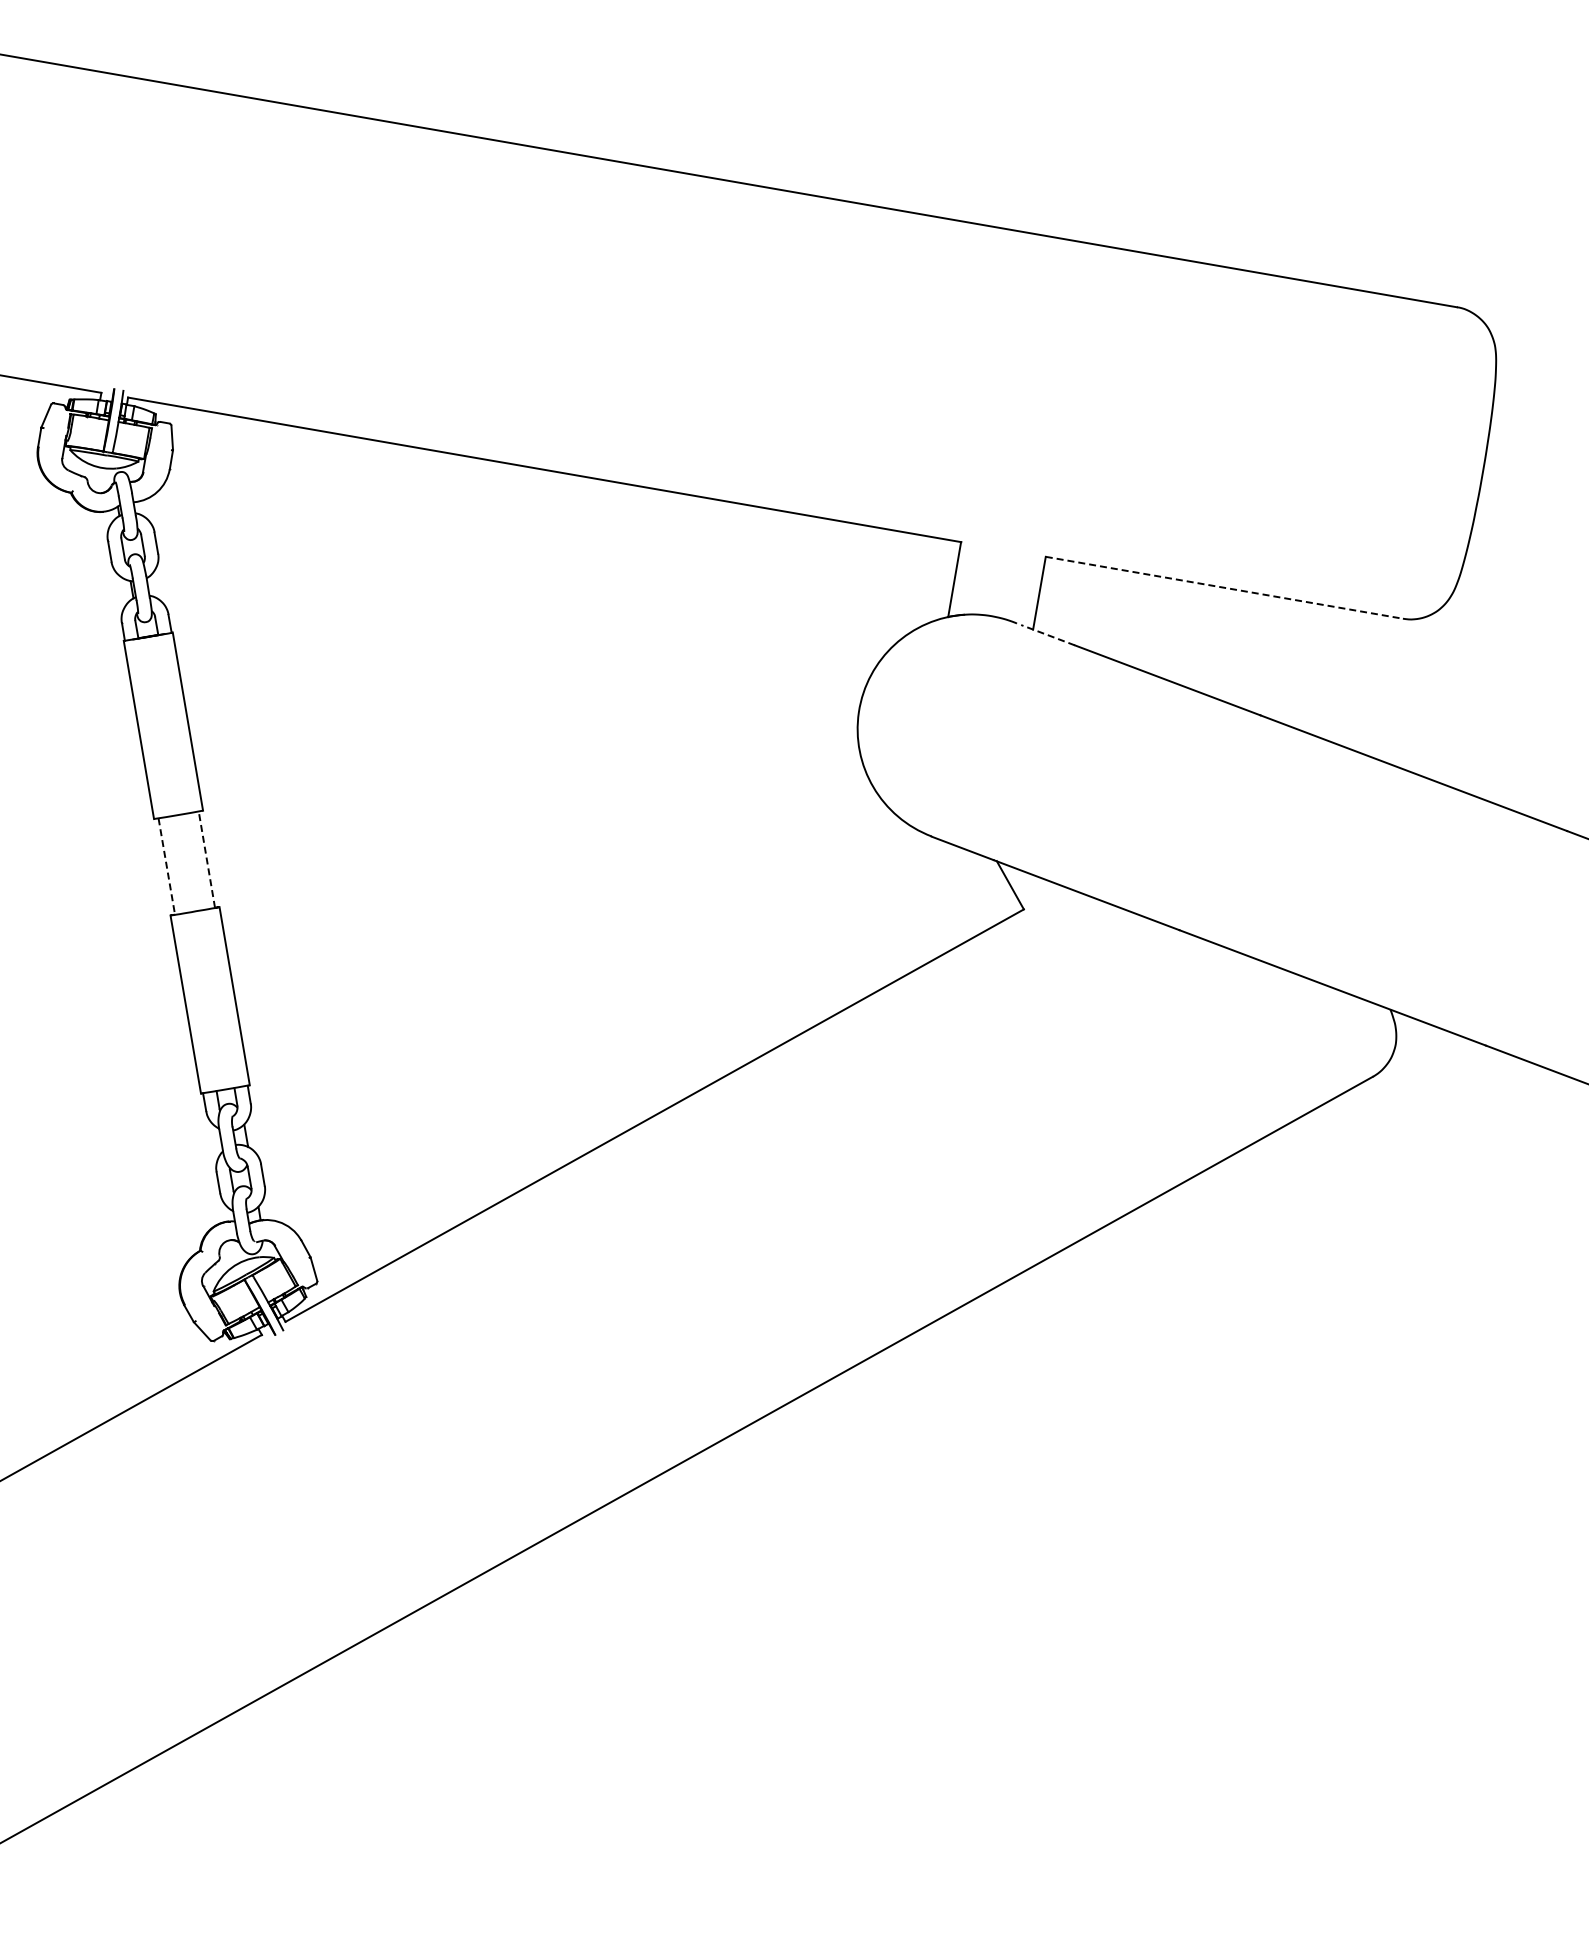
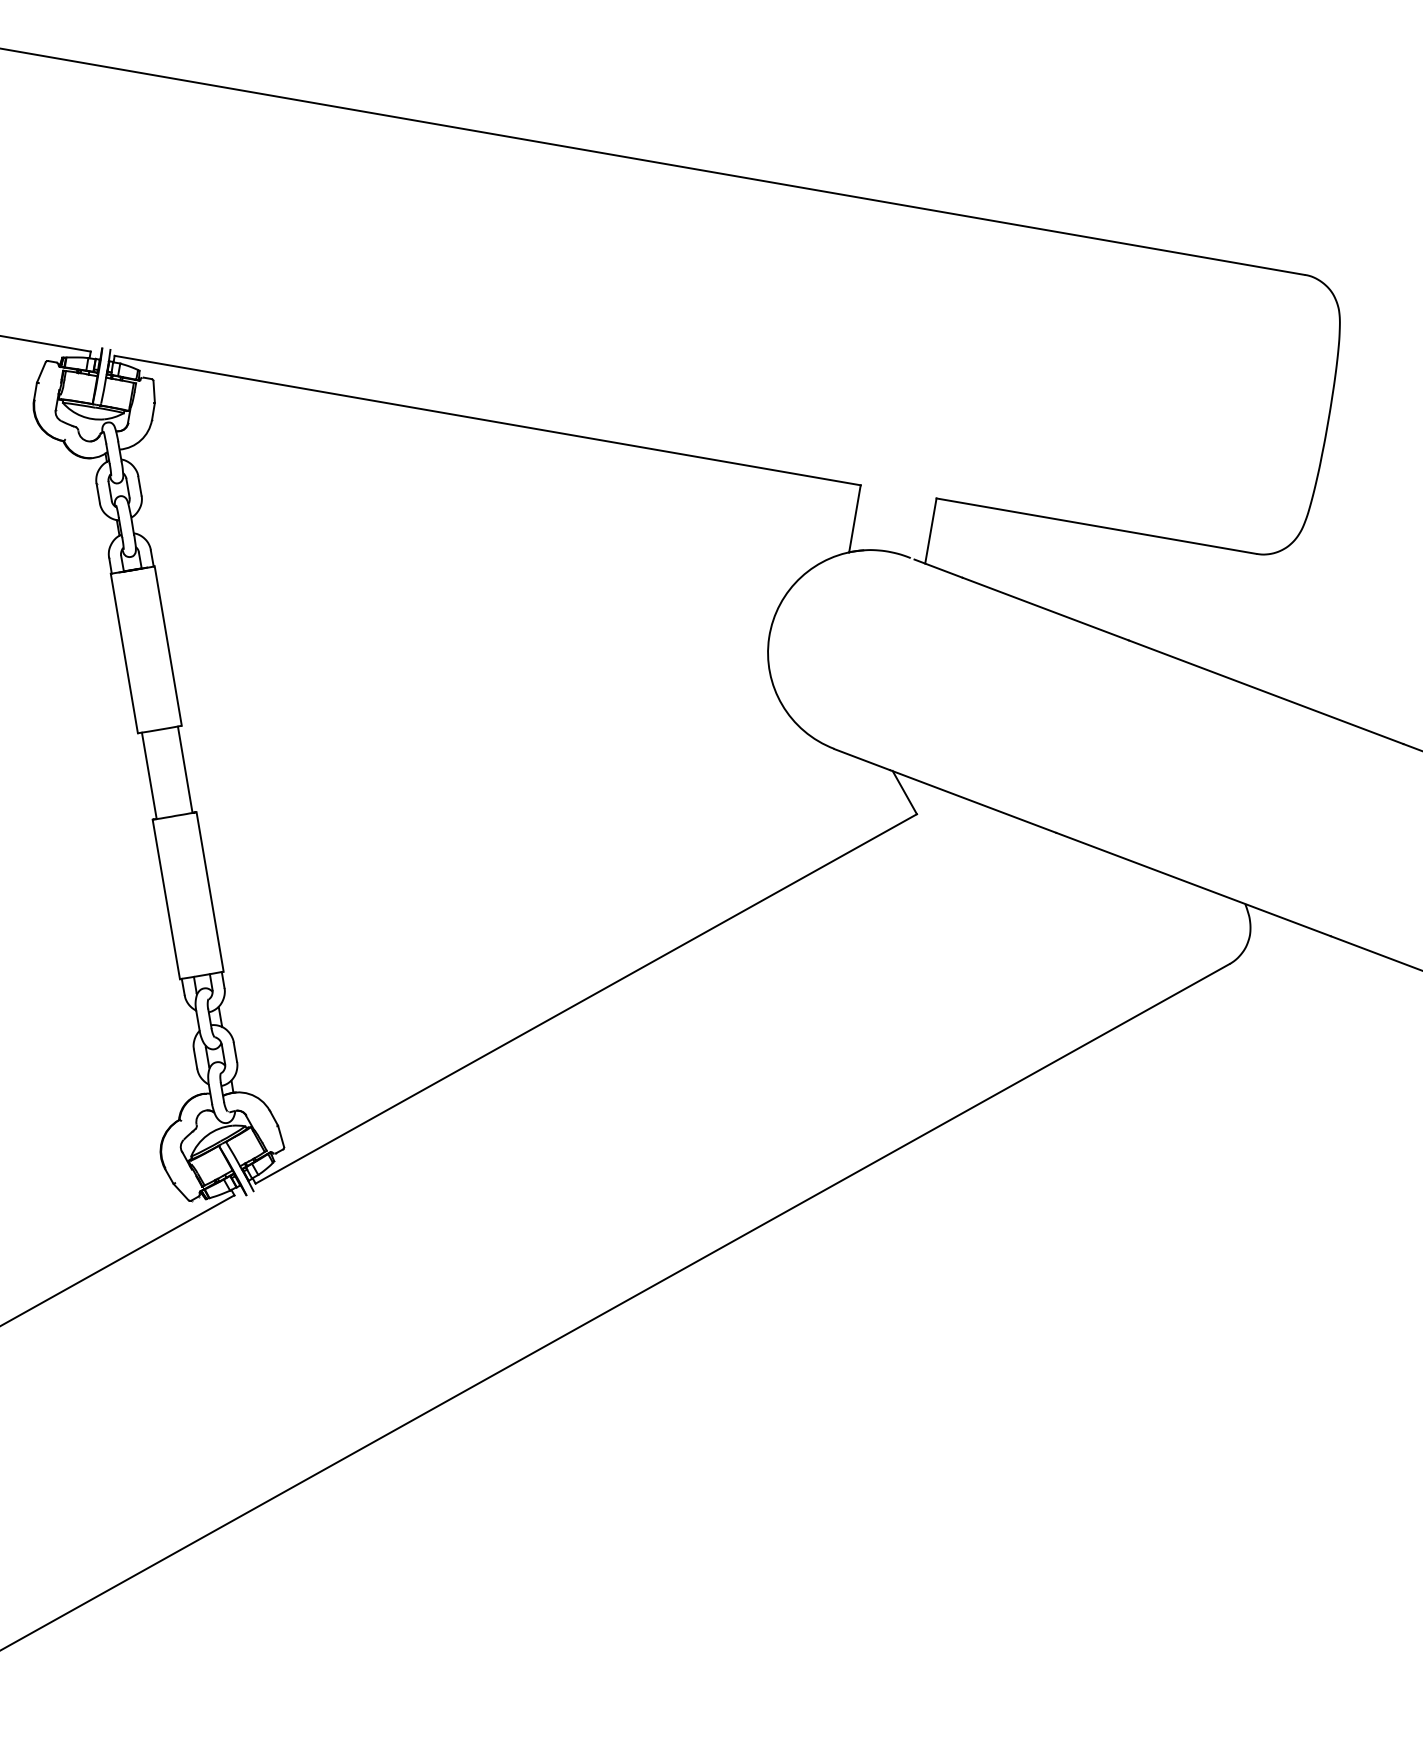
line: (1224, 587) -> (1096, 525), dashed -> solid
line: (1048, 635) -> (938, 568), dashed -> solid
line: (206, 859) -> (184, 769), dashed -> solid
line: (166, 866) -> (149, 775), dashed -> solid

